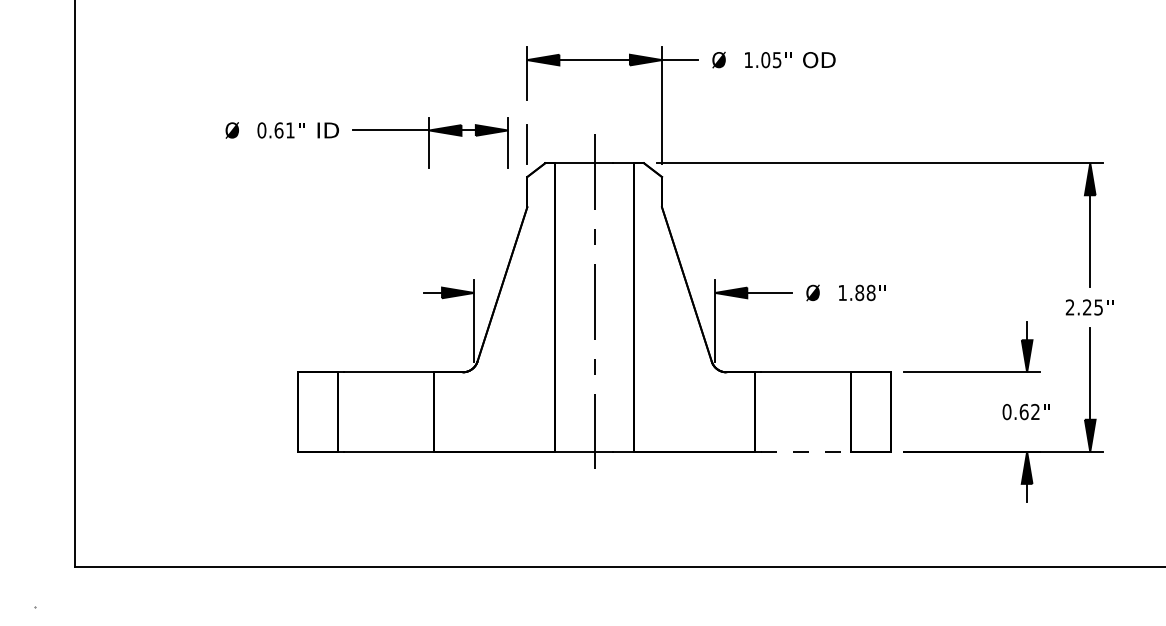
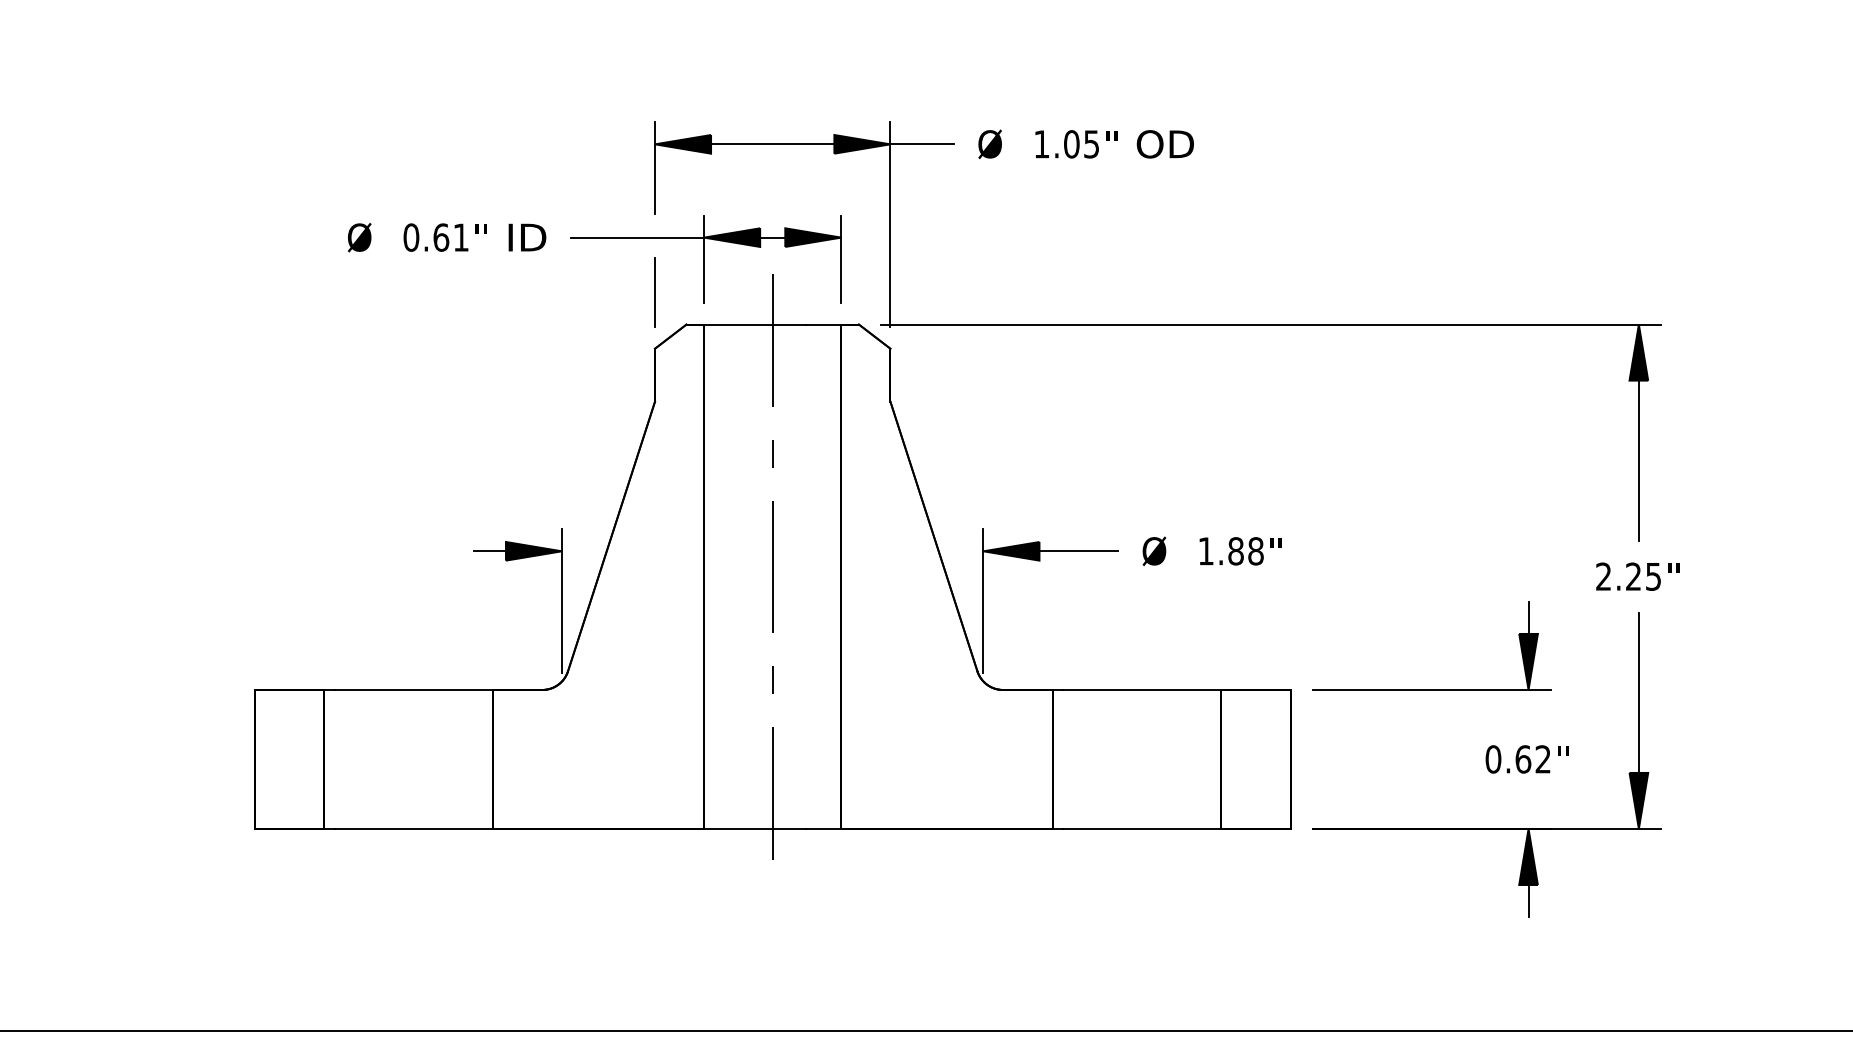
part: (366, 130) -> (594, 237), moved
line: (806, 451) -> (1142, 828), dashed -> solid

